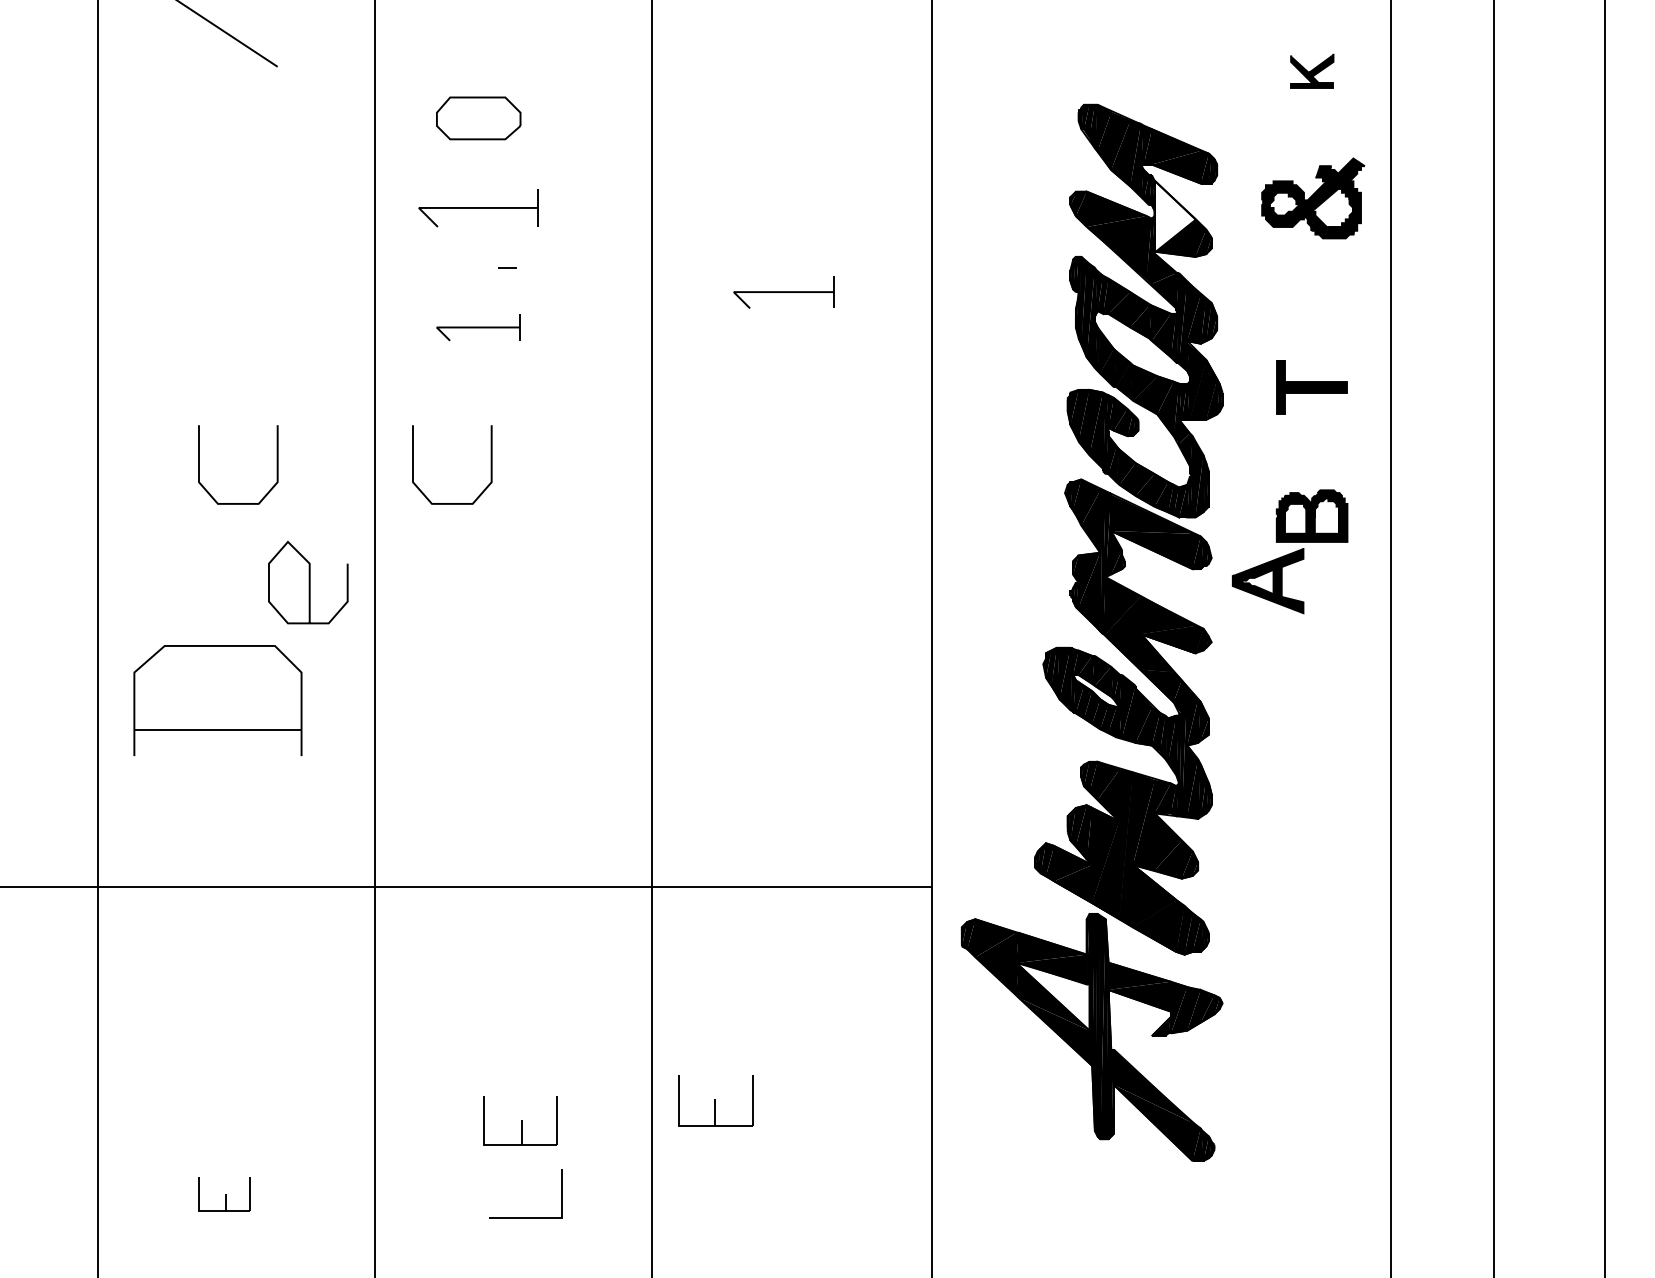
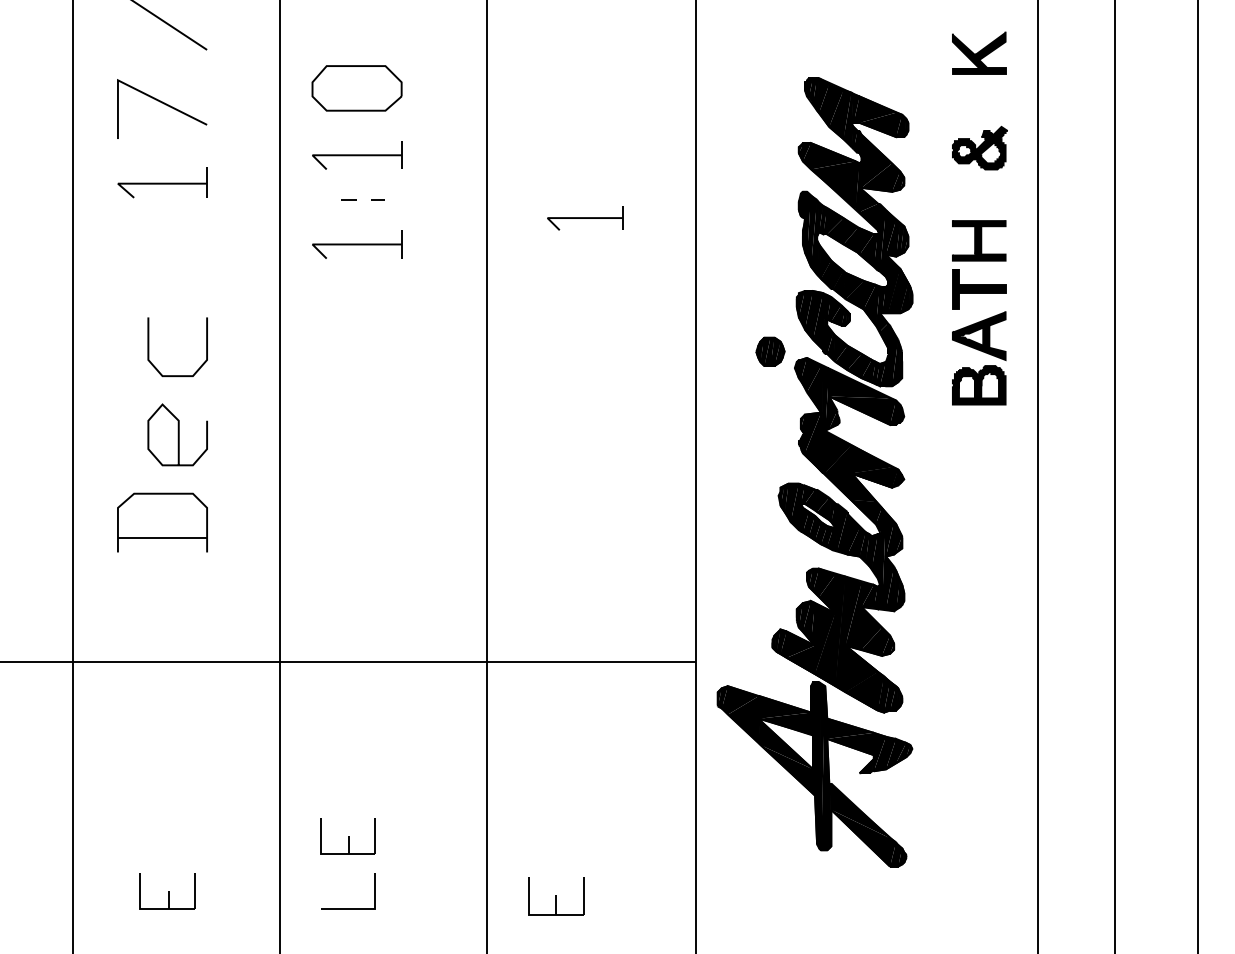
part: (1312, 70) -> (979, 52), size x1.67
part: (478, 118) -> (357, 88), size x1.43
line: (221, 140) -> (165, 104), added
part: (1313, 198) -> (980, 148), size x0.71
fill: (1174, 215) -> (876, 160), added
part: (217, 244) -> (162, 182), added
line: (467, 267) -> (348, 199), added
part: (1312, 321) -> (979, 240), added
part: (478, 327) -> (357, 244), size x1.43
curve: (490, 464) -> (365, 346), removed
part: (1032, 471) -> (770, 351), added
part: (1268, 581) -> (979, 336), moved
curve: (308, 582) -> (177, 434), moved
part: (217, 699) -> (162, 522), size x0.71
part: (715, 1100) -> (556, 896), moved
part: (520, 1120) -> (348, 836), moved
part: (224, 1193) -> (167, 890), size x1.43
line: (525, 1217) -> (348, 908), moved

